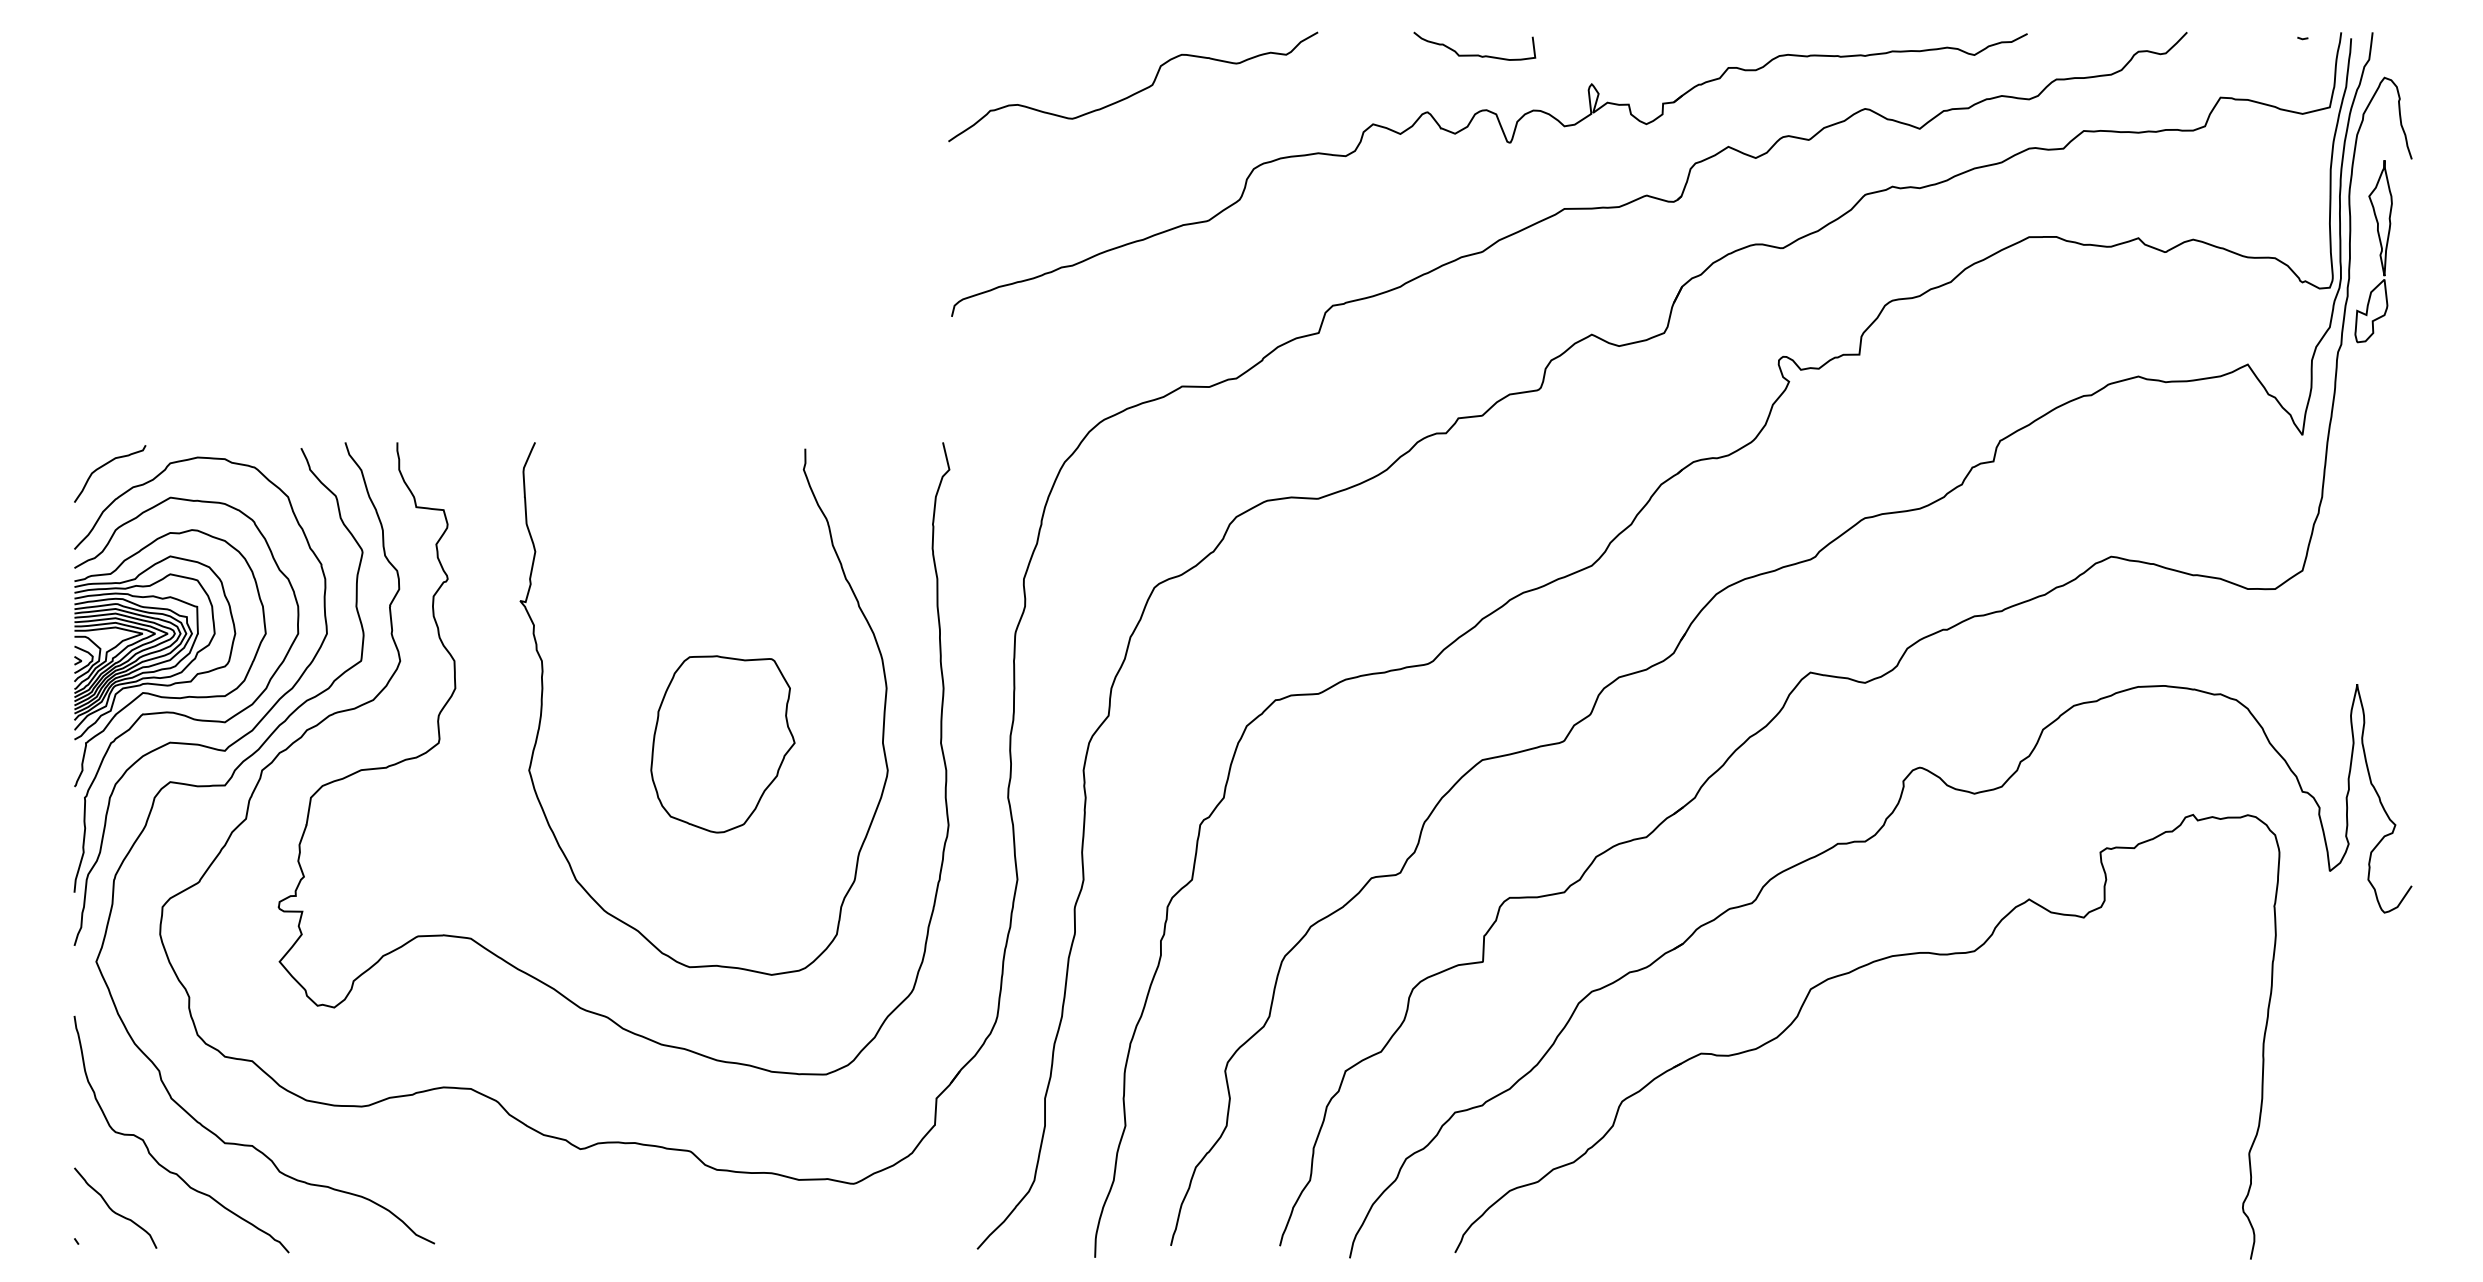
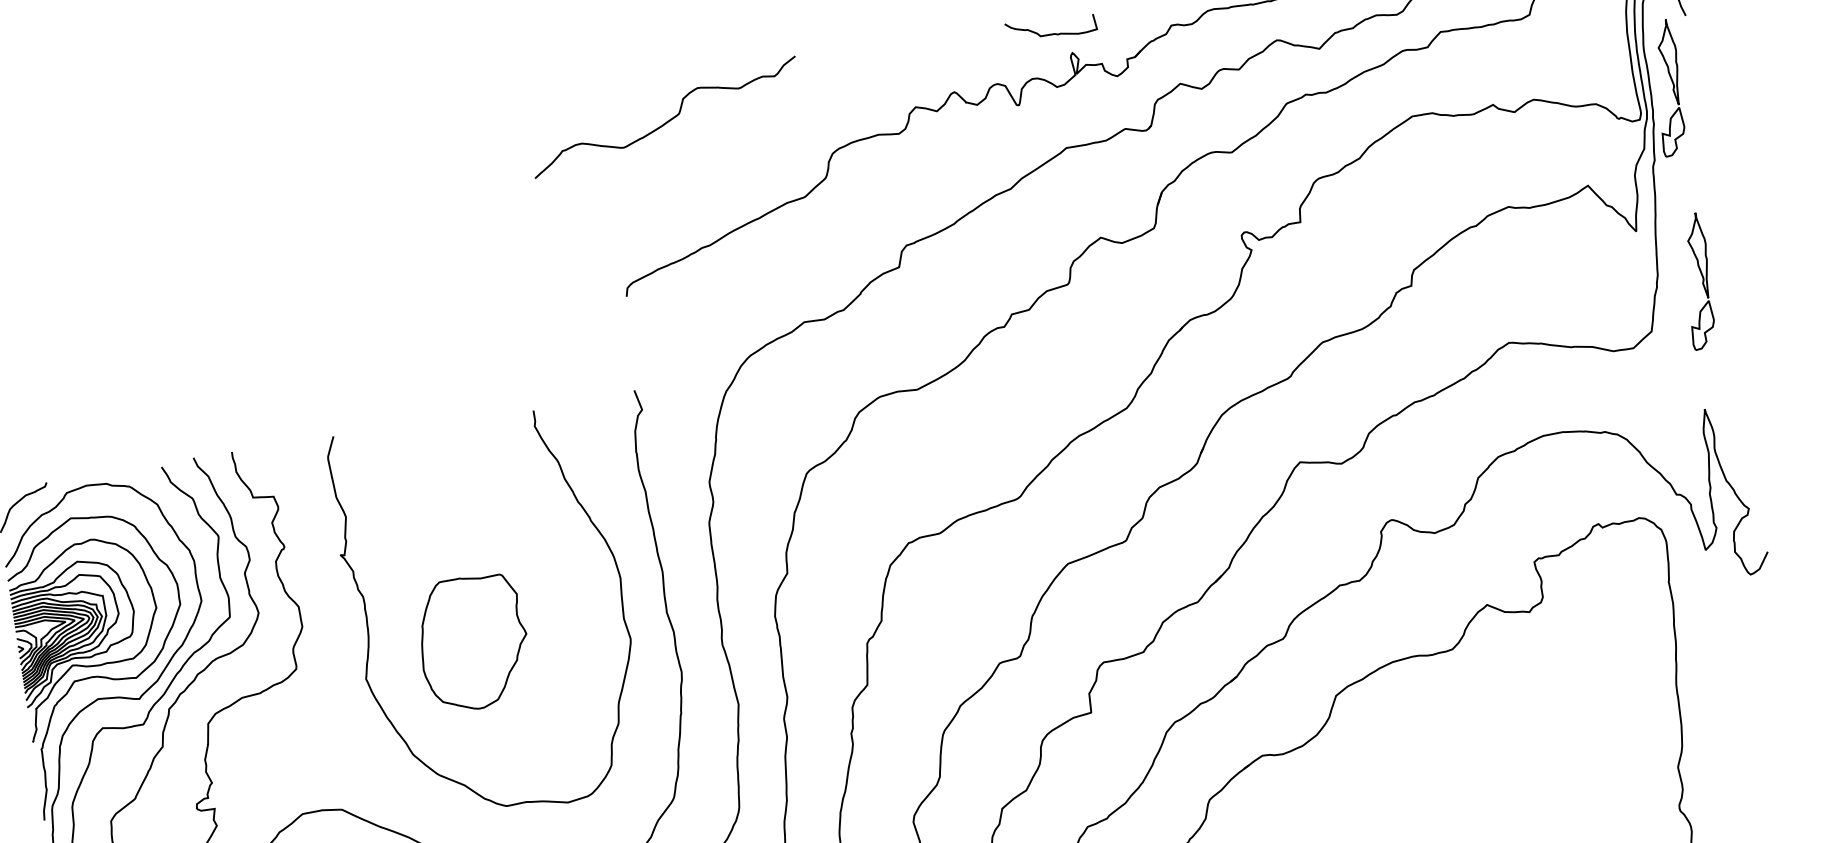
curve: (1474, 54) -> (1051, 33), moved
curve: (1135, 92) -> (667, 121), moved
part: (2379, 516) -> (1702, 282), added
part: (722, 744) -> (473, 643), moved

